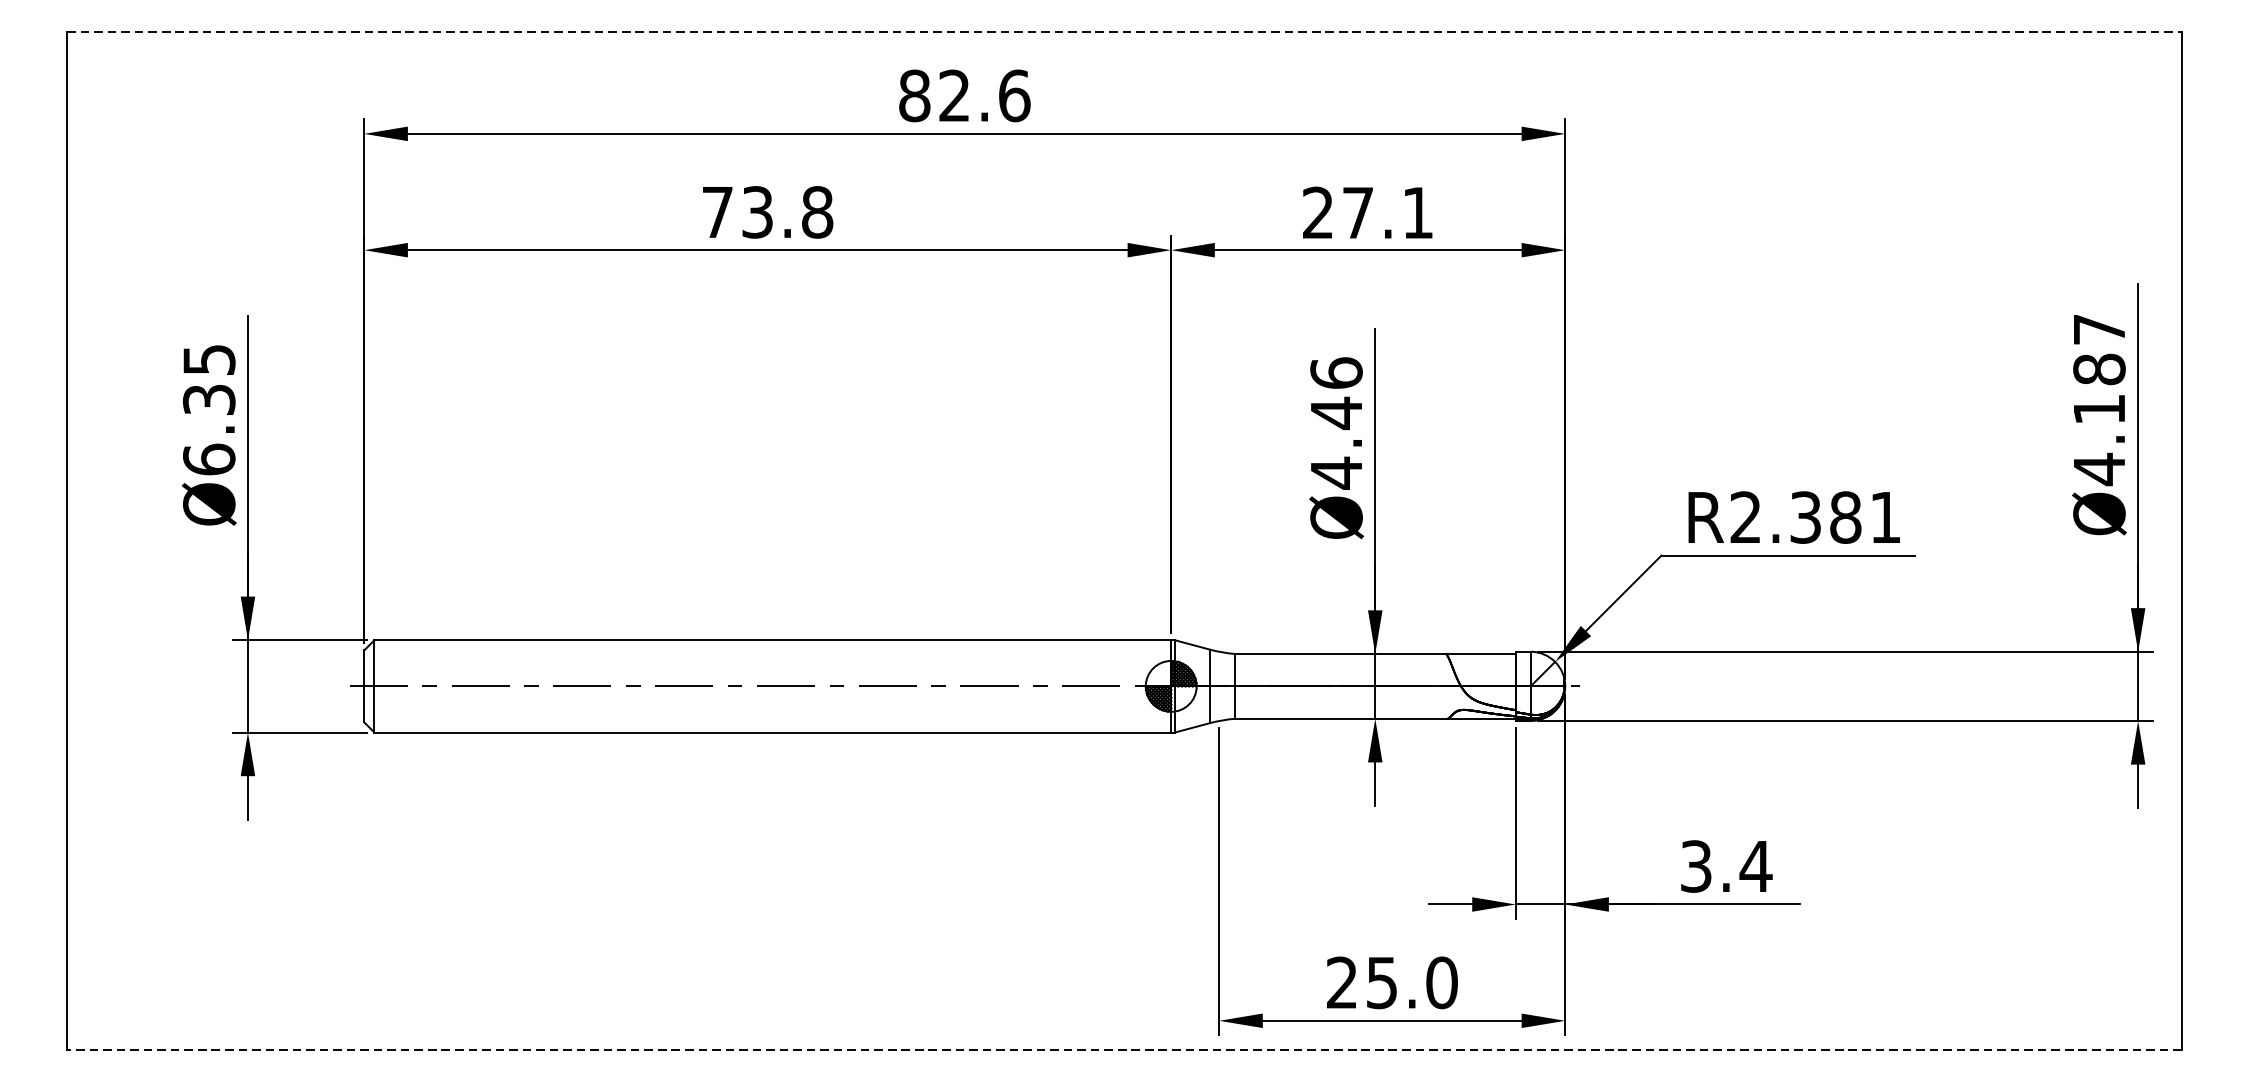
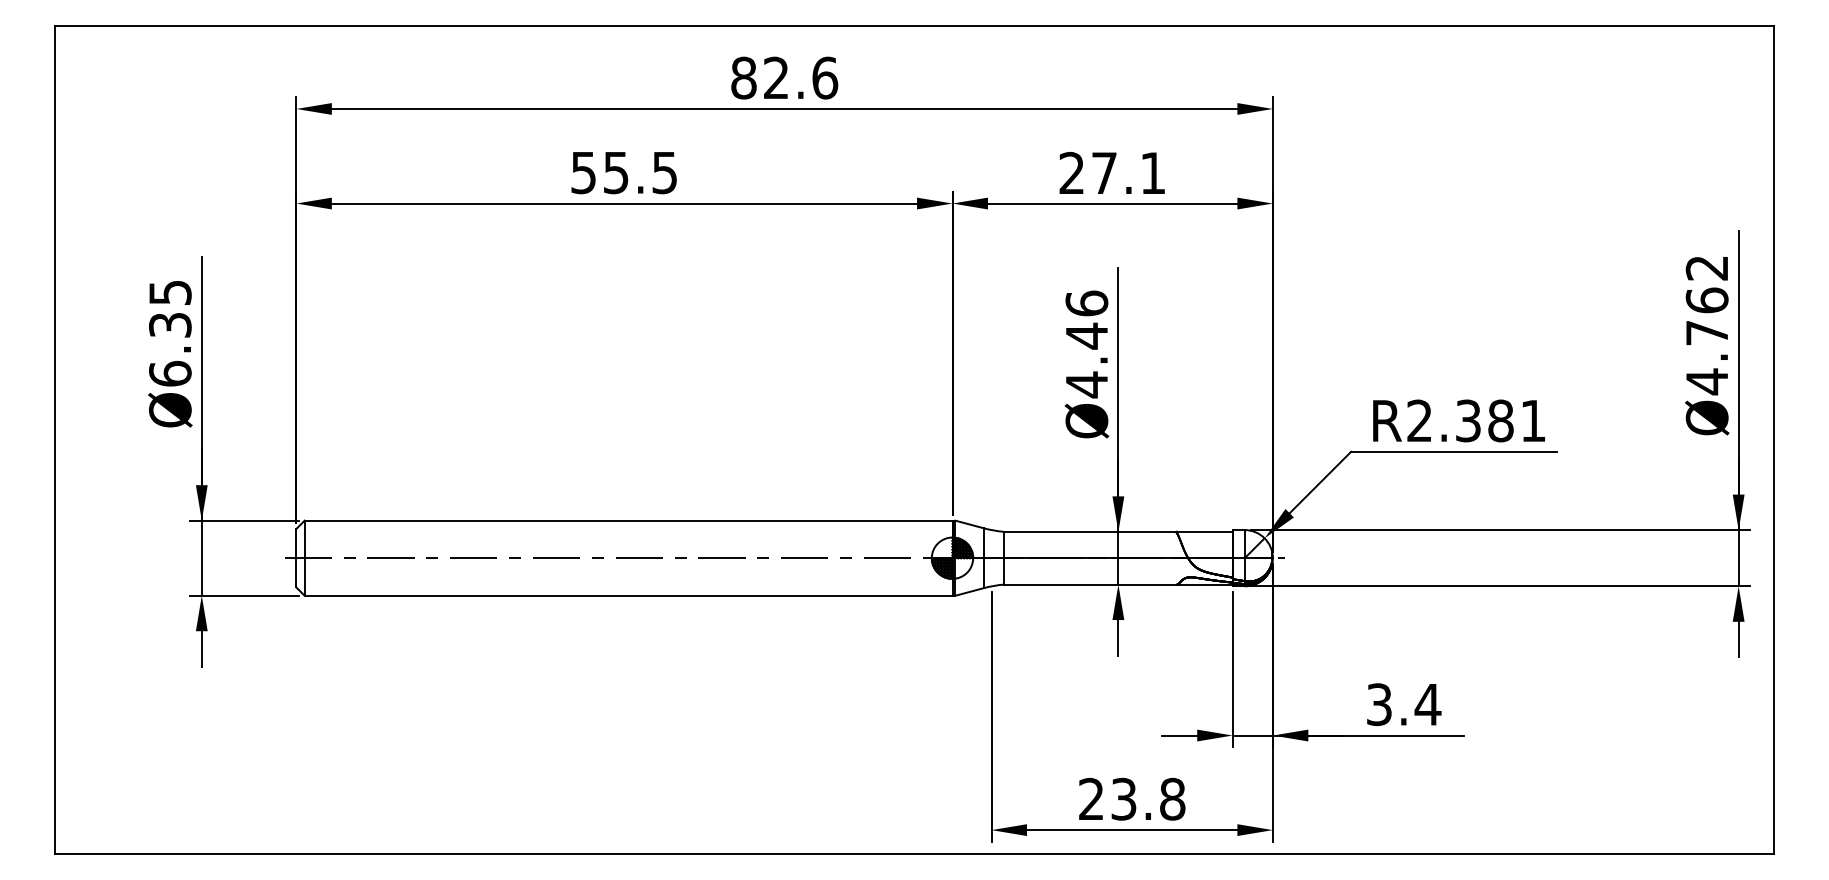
line: (1124, 32) -> (914, 26), dashed -> solid
text: (767, 212) -> (624, 172), 73.8 -> 55.5
text: (2098, 369) -> (1706, 300), Ø4.187 -> Ø4.762
text: (1412, 981) -> (1148, 798), 25.0 -> 23.8
line: (1124, 1049) -> (914, 853), dashed -> solid

